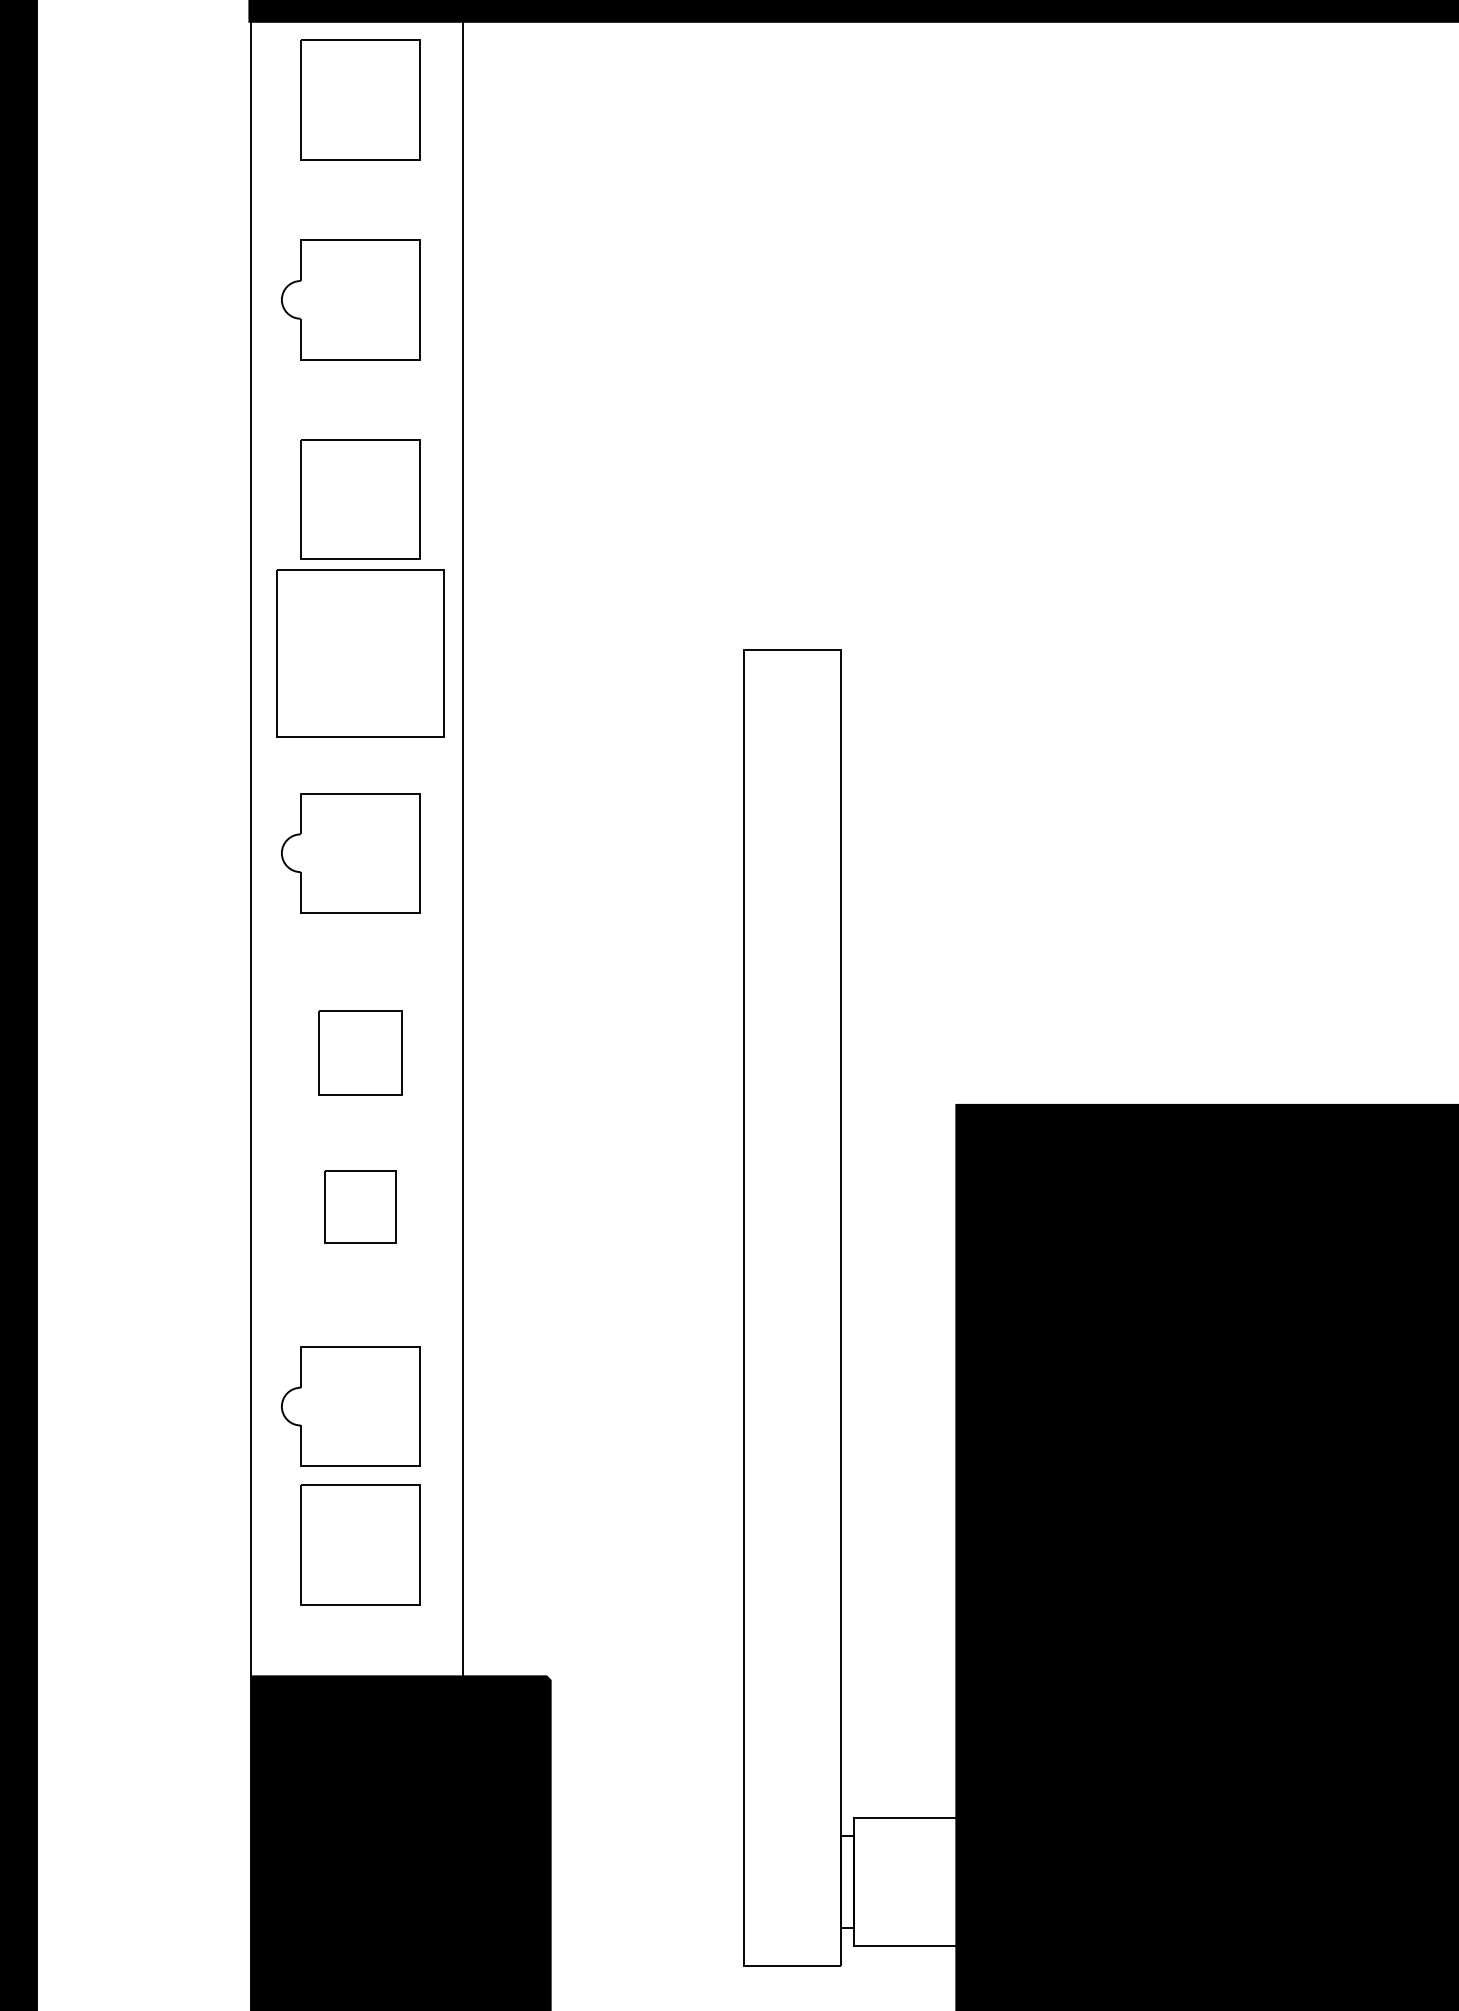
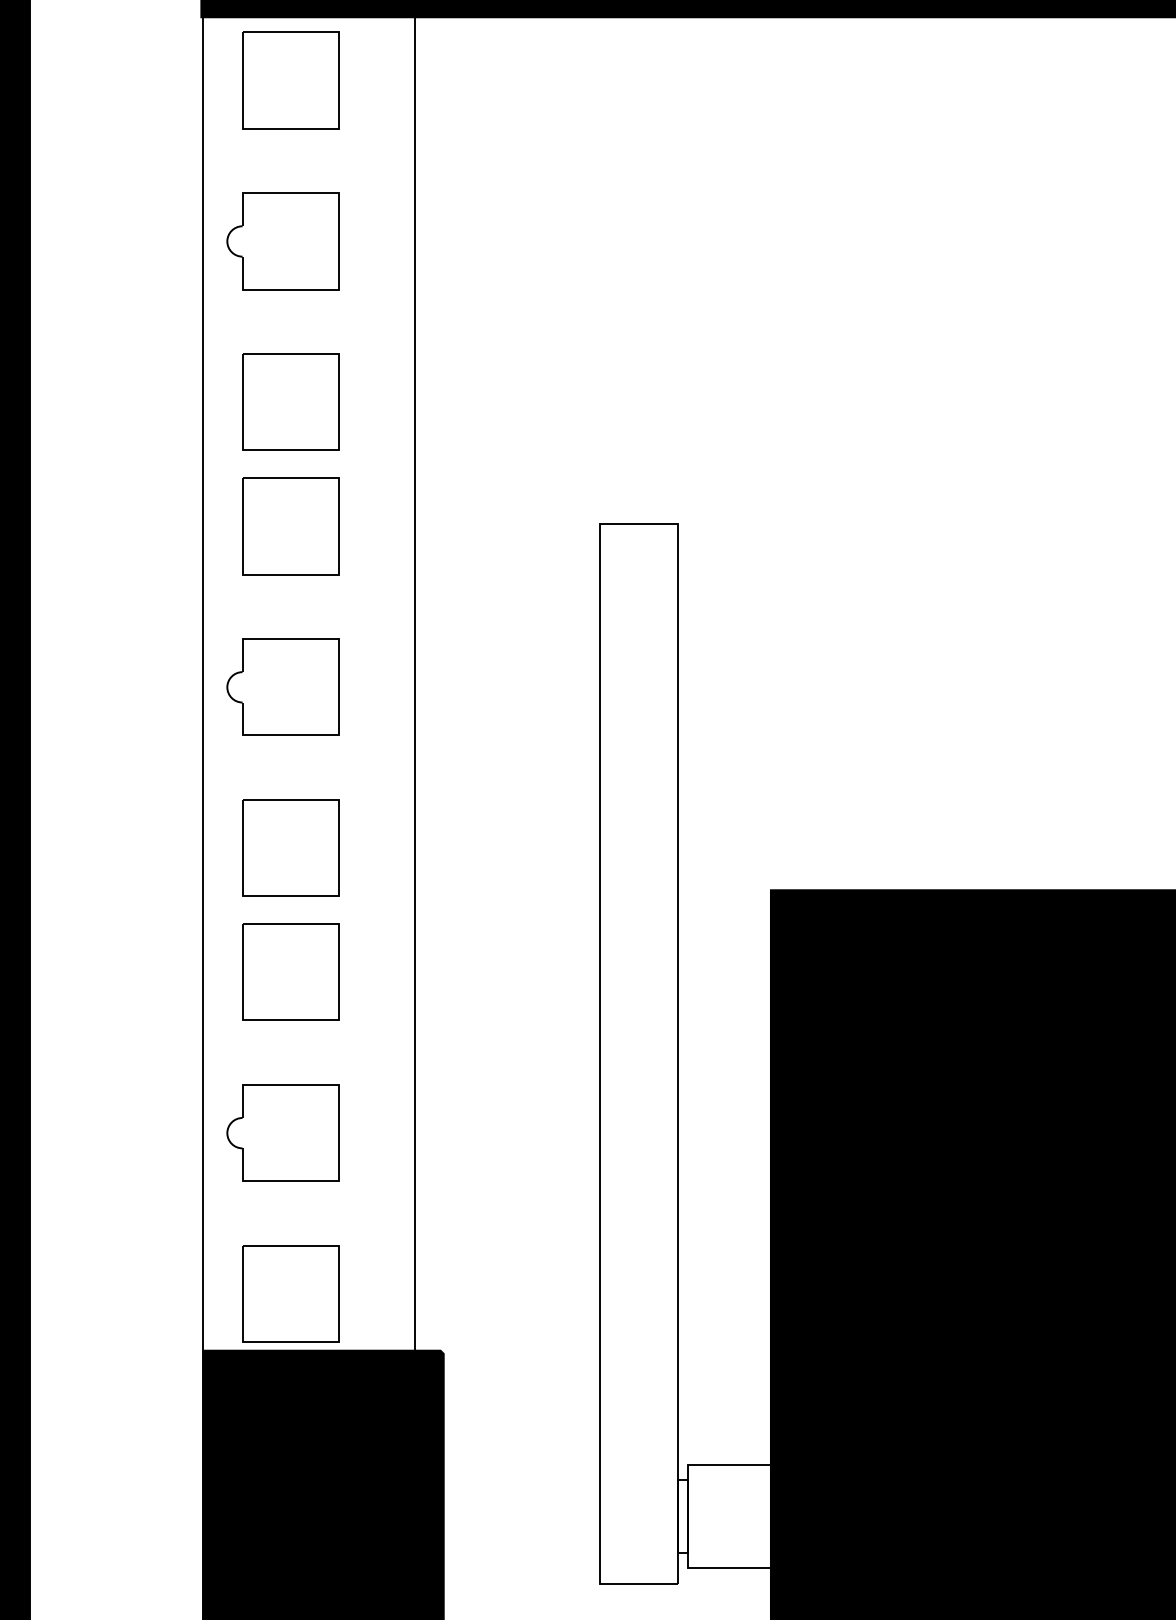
part: (360, 653) -> (290, 526), size x0.71
line: (463, 850) -> (415, 685), moved
part: (360, 1052) -> (290, 847), size x1.43
part: (360, 1206) -> (290, 971), size x1.67
part: (360, 1544) -> (290, 1293), moved

